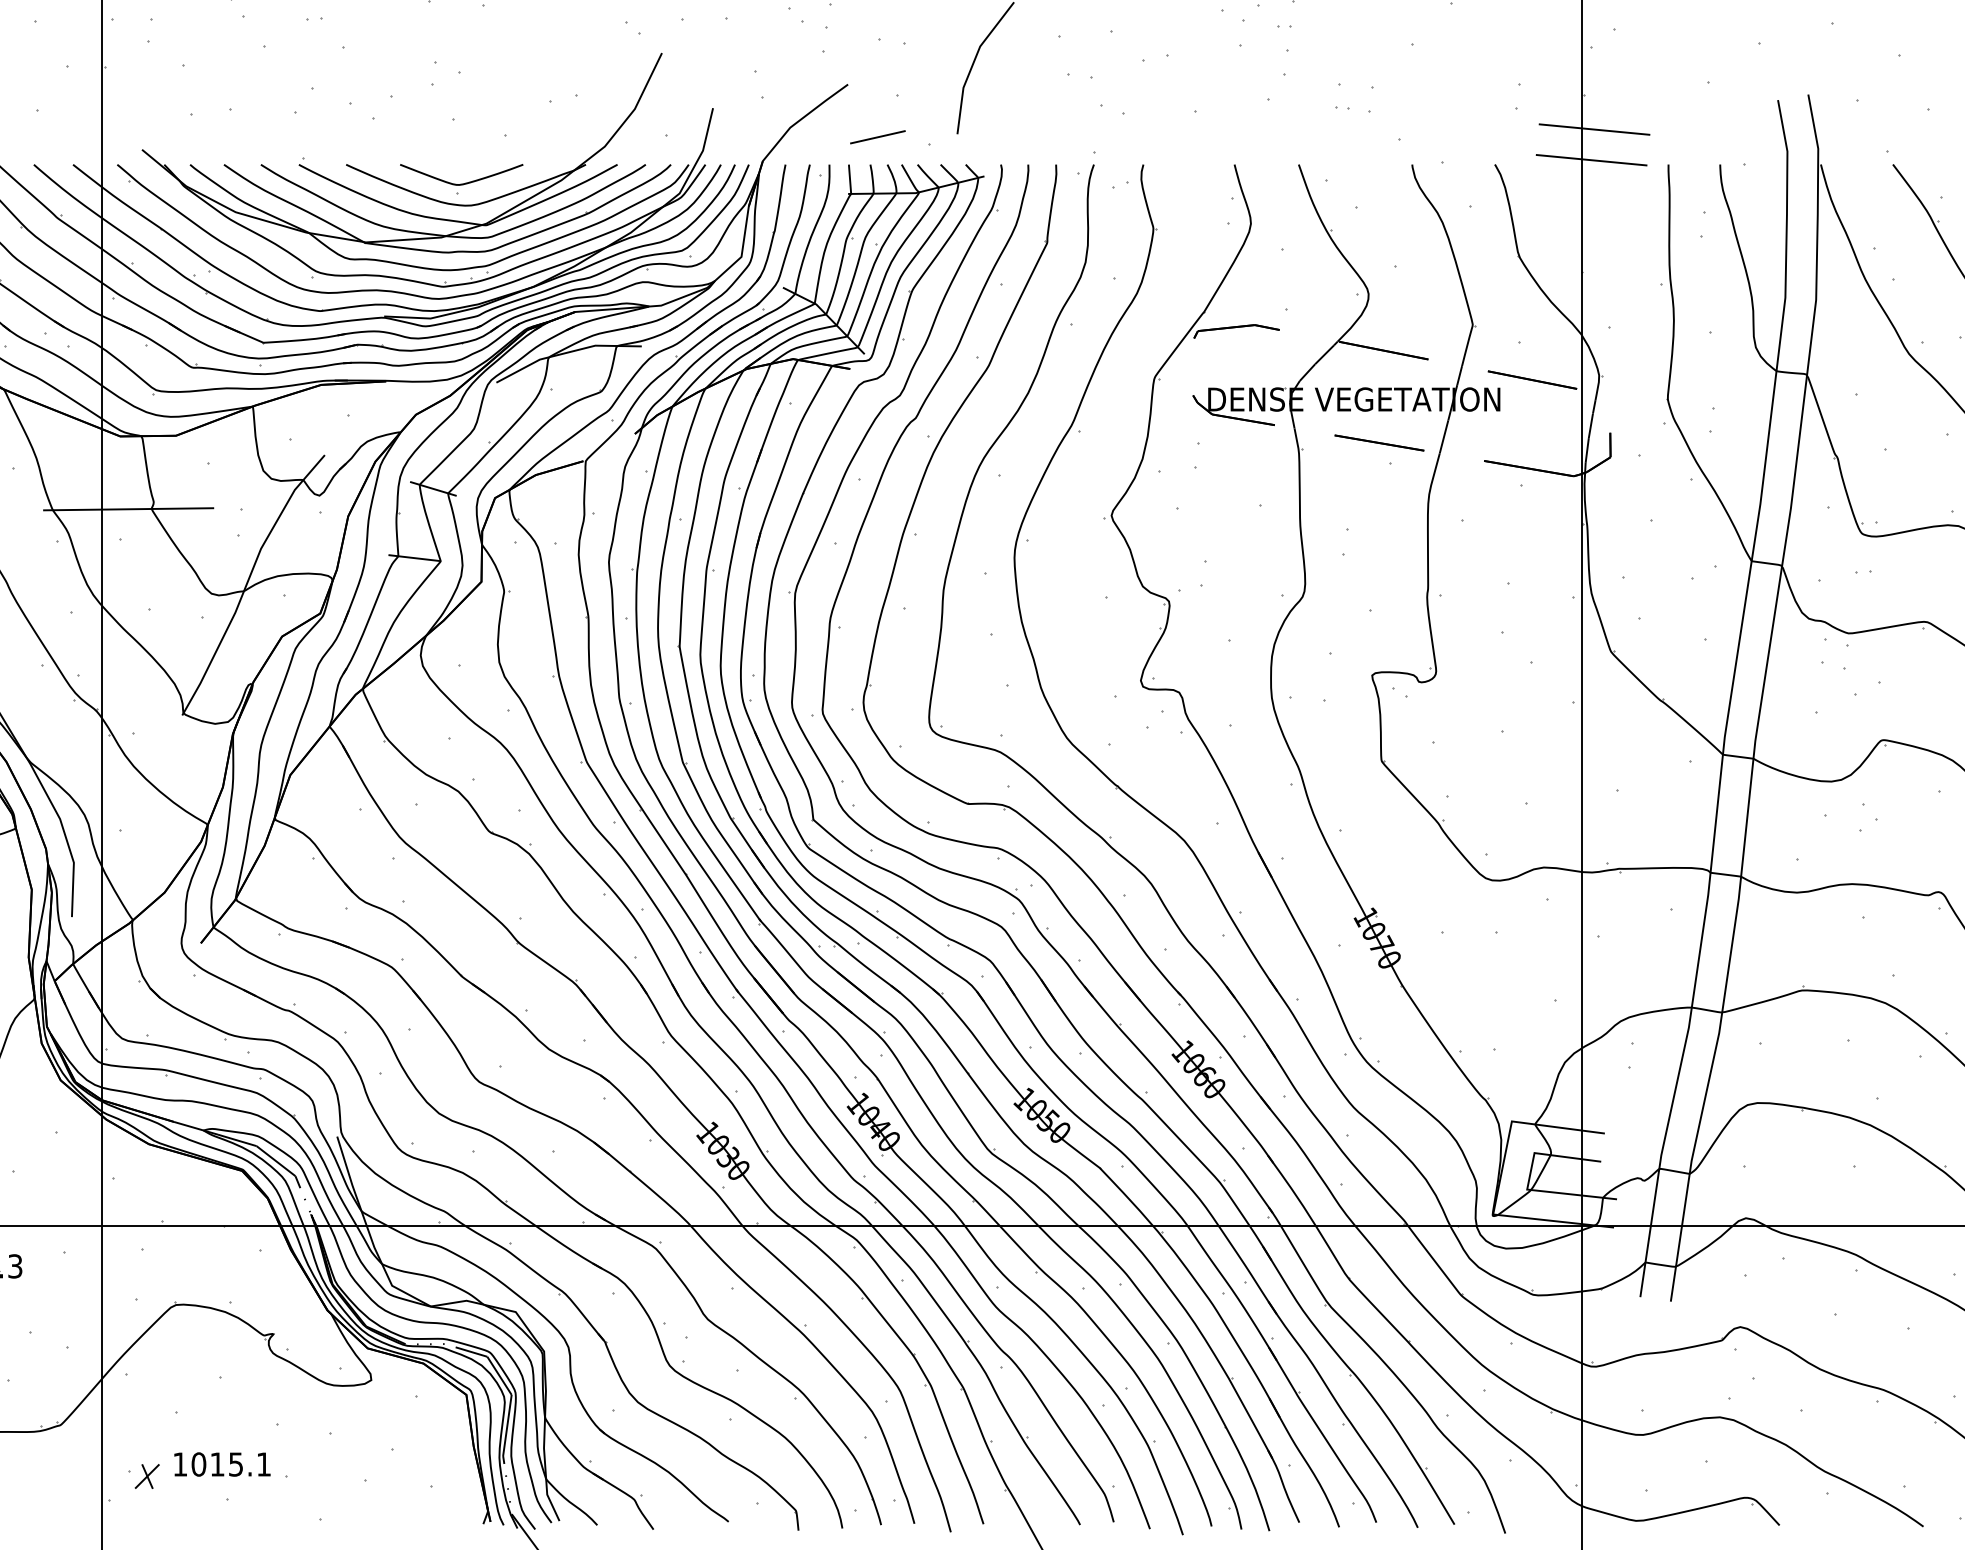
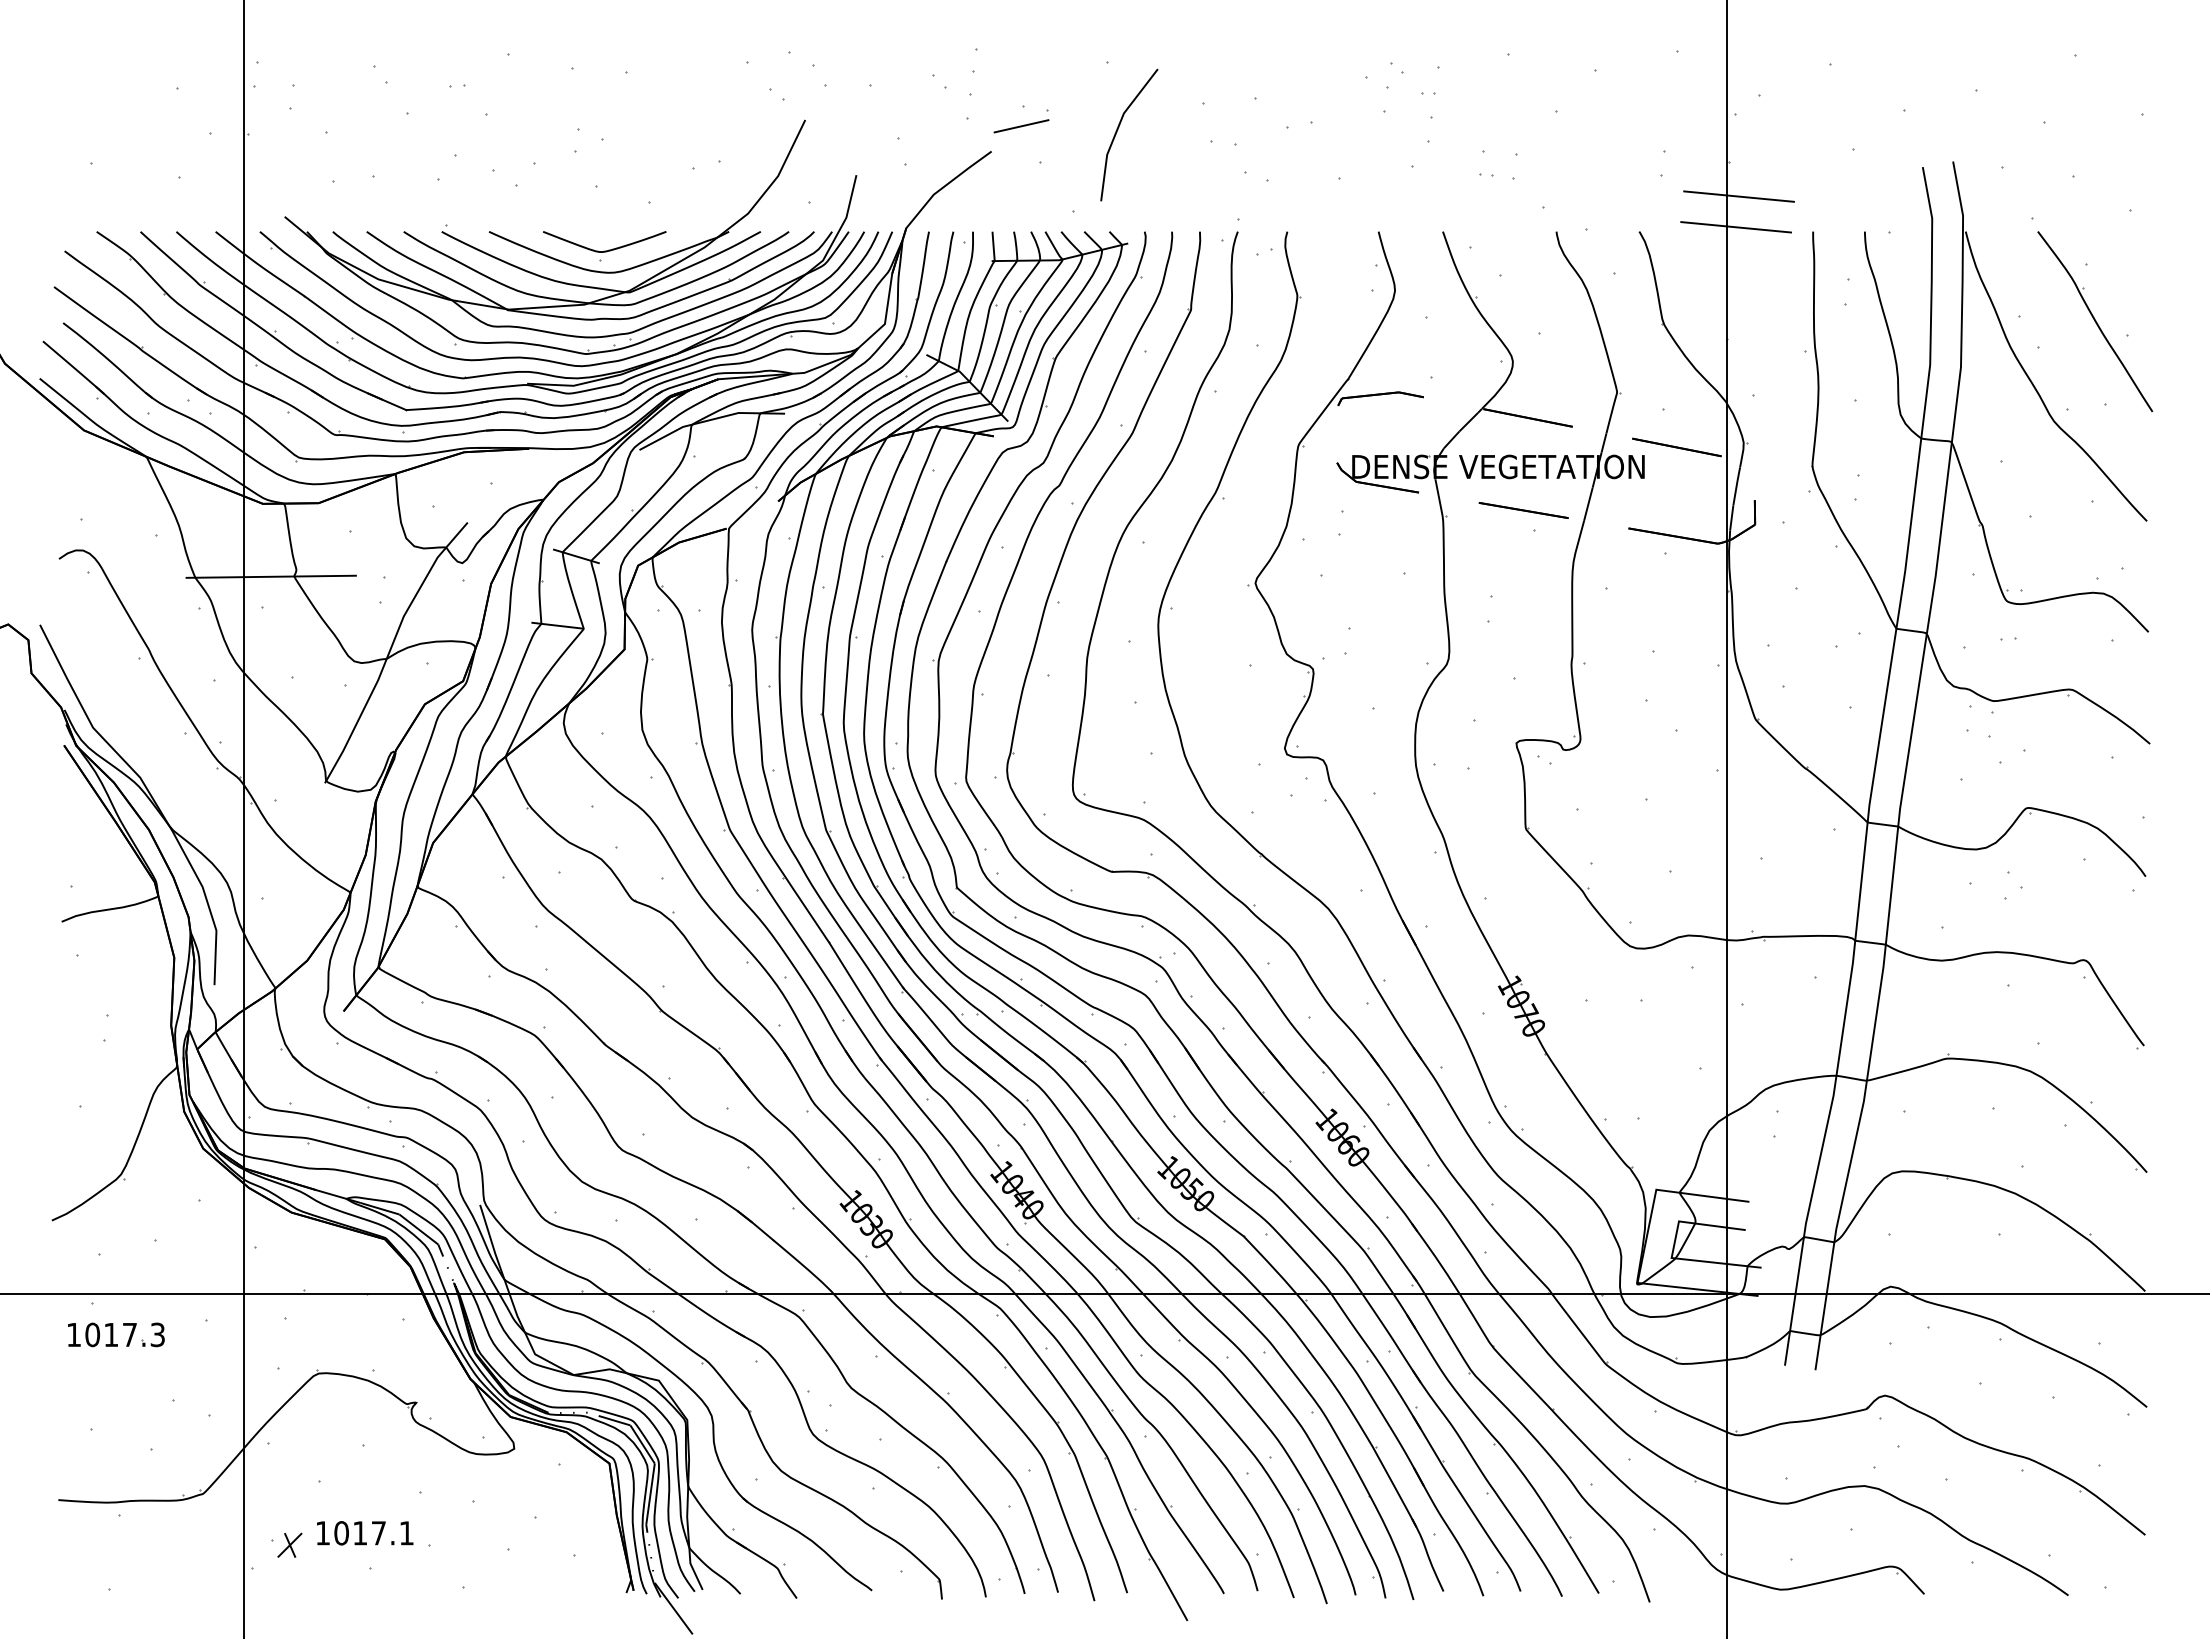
line: (877, 137) -> (1021, 126), moved
text: (235, 1464) -> (378, 1533), 1015.1 -> 1017.1

